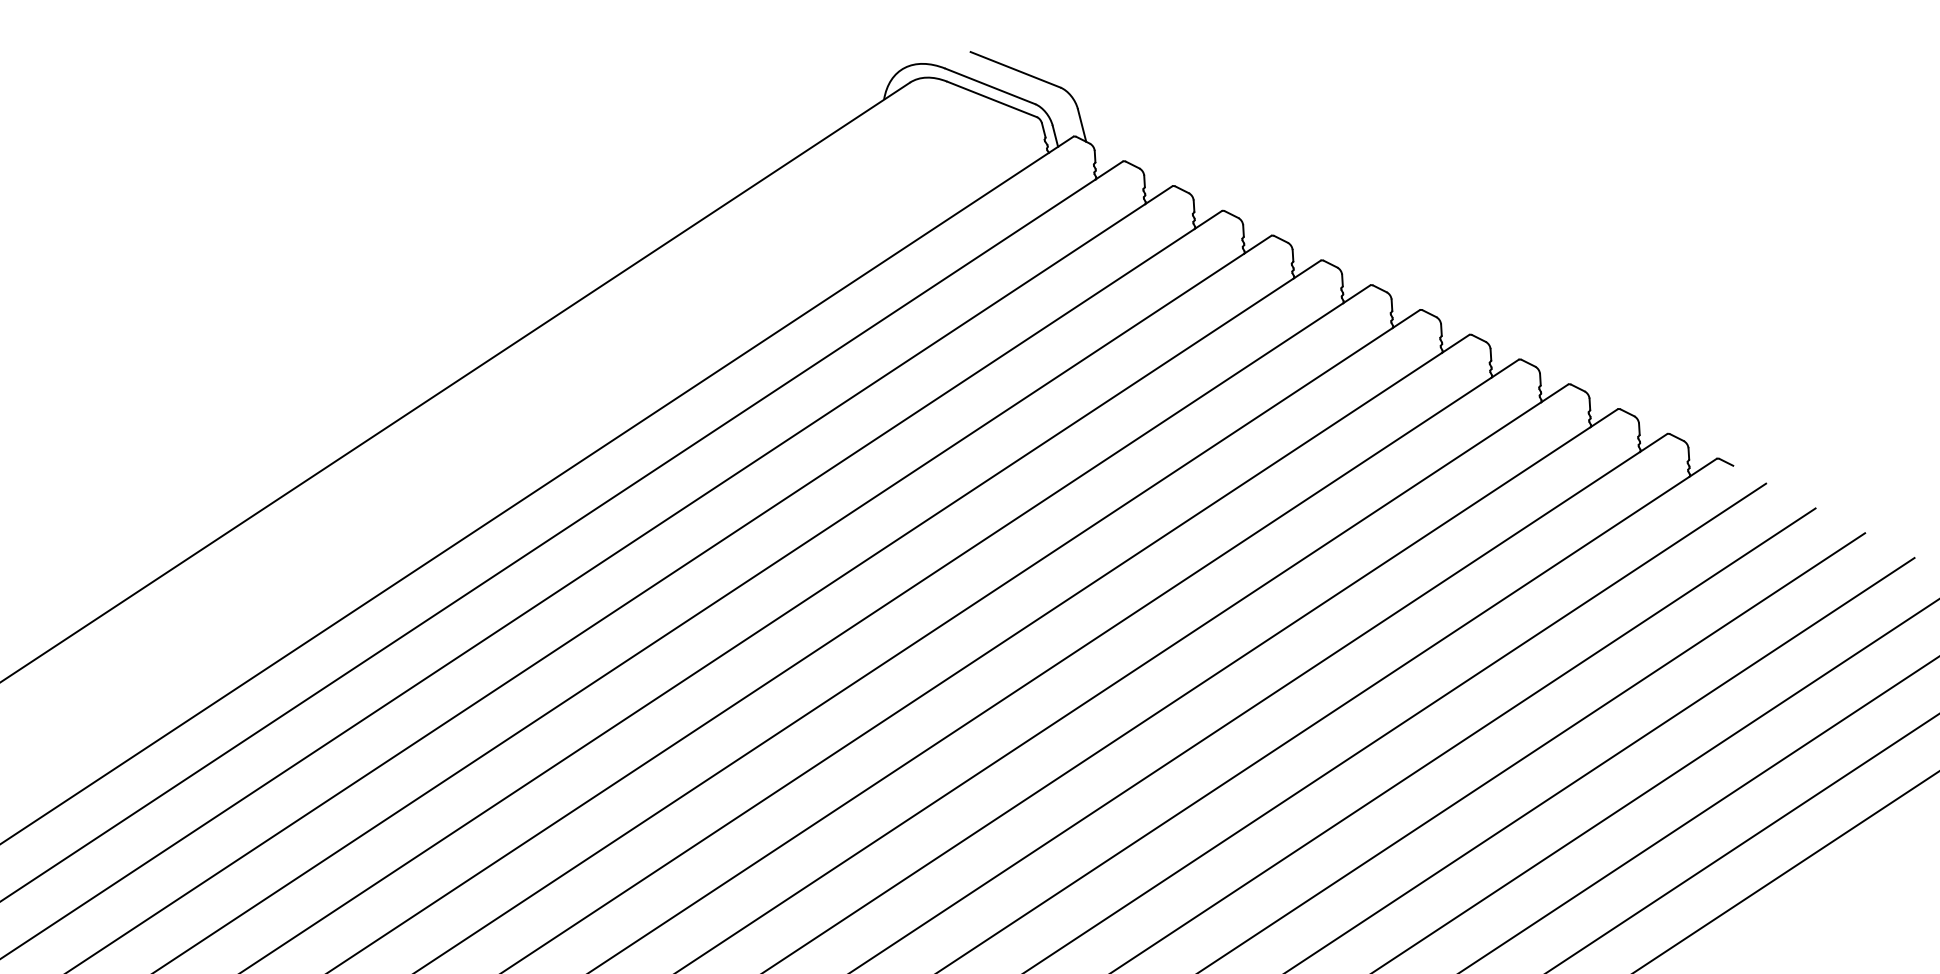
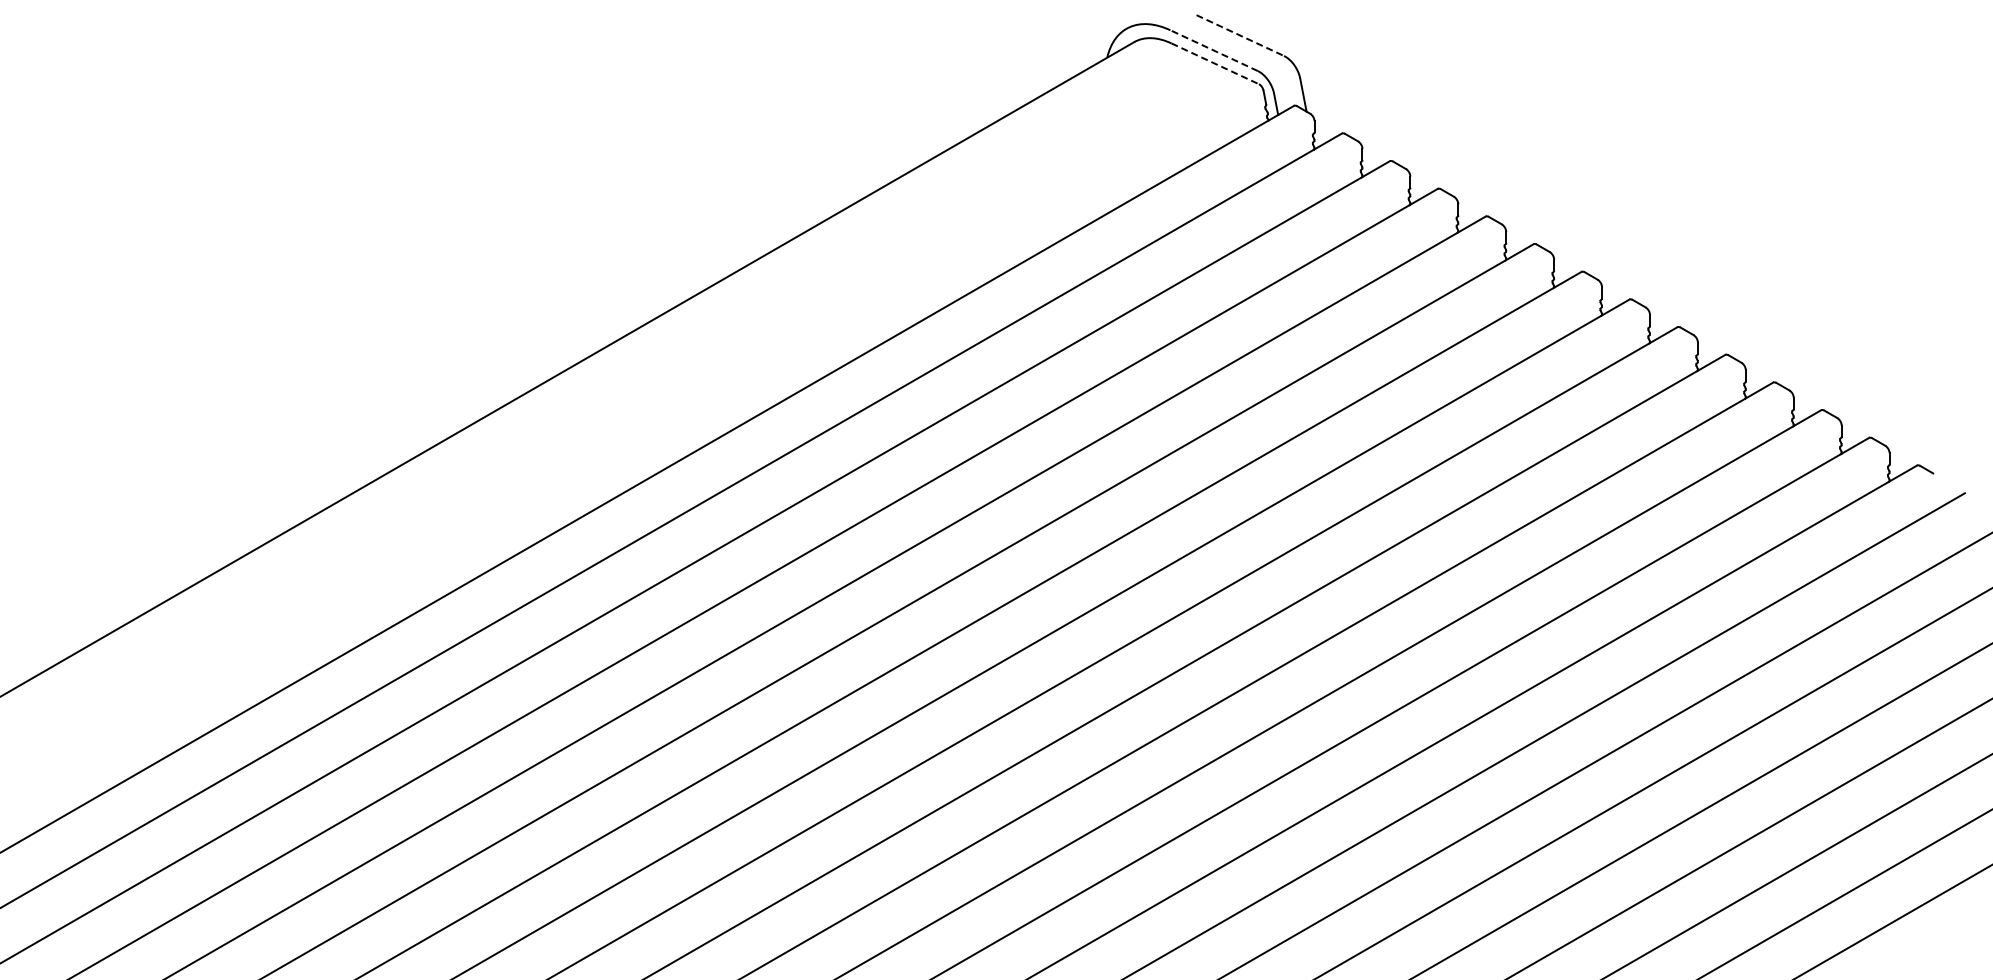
line: (1015, 69) -> (1240, 35), solid -> dashed
line: (989, 86) -> (1213, 50), solid -> dashed
line: (992, 100) -> (1215, 64), solid -> dashed

